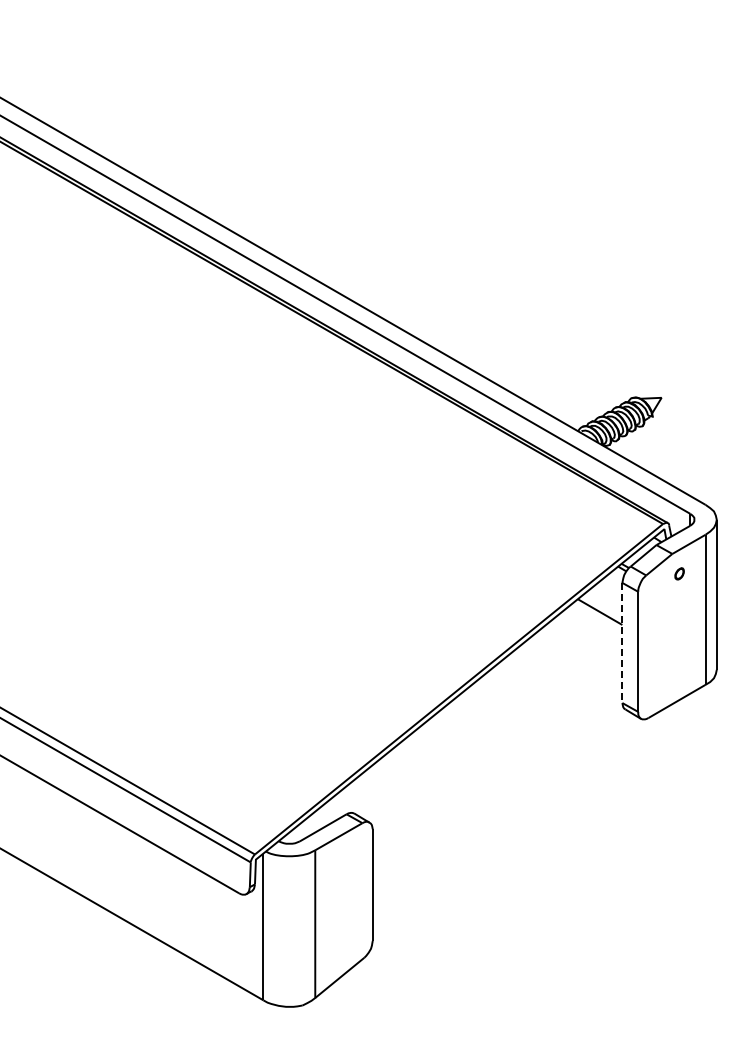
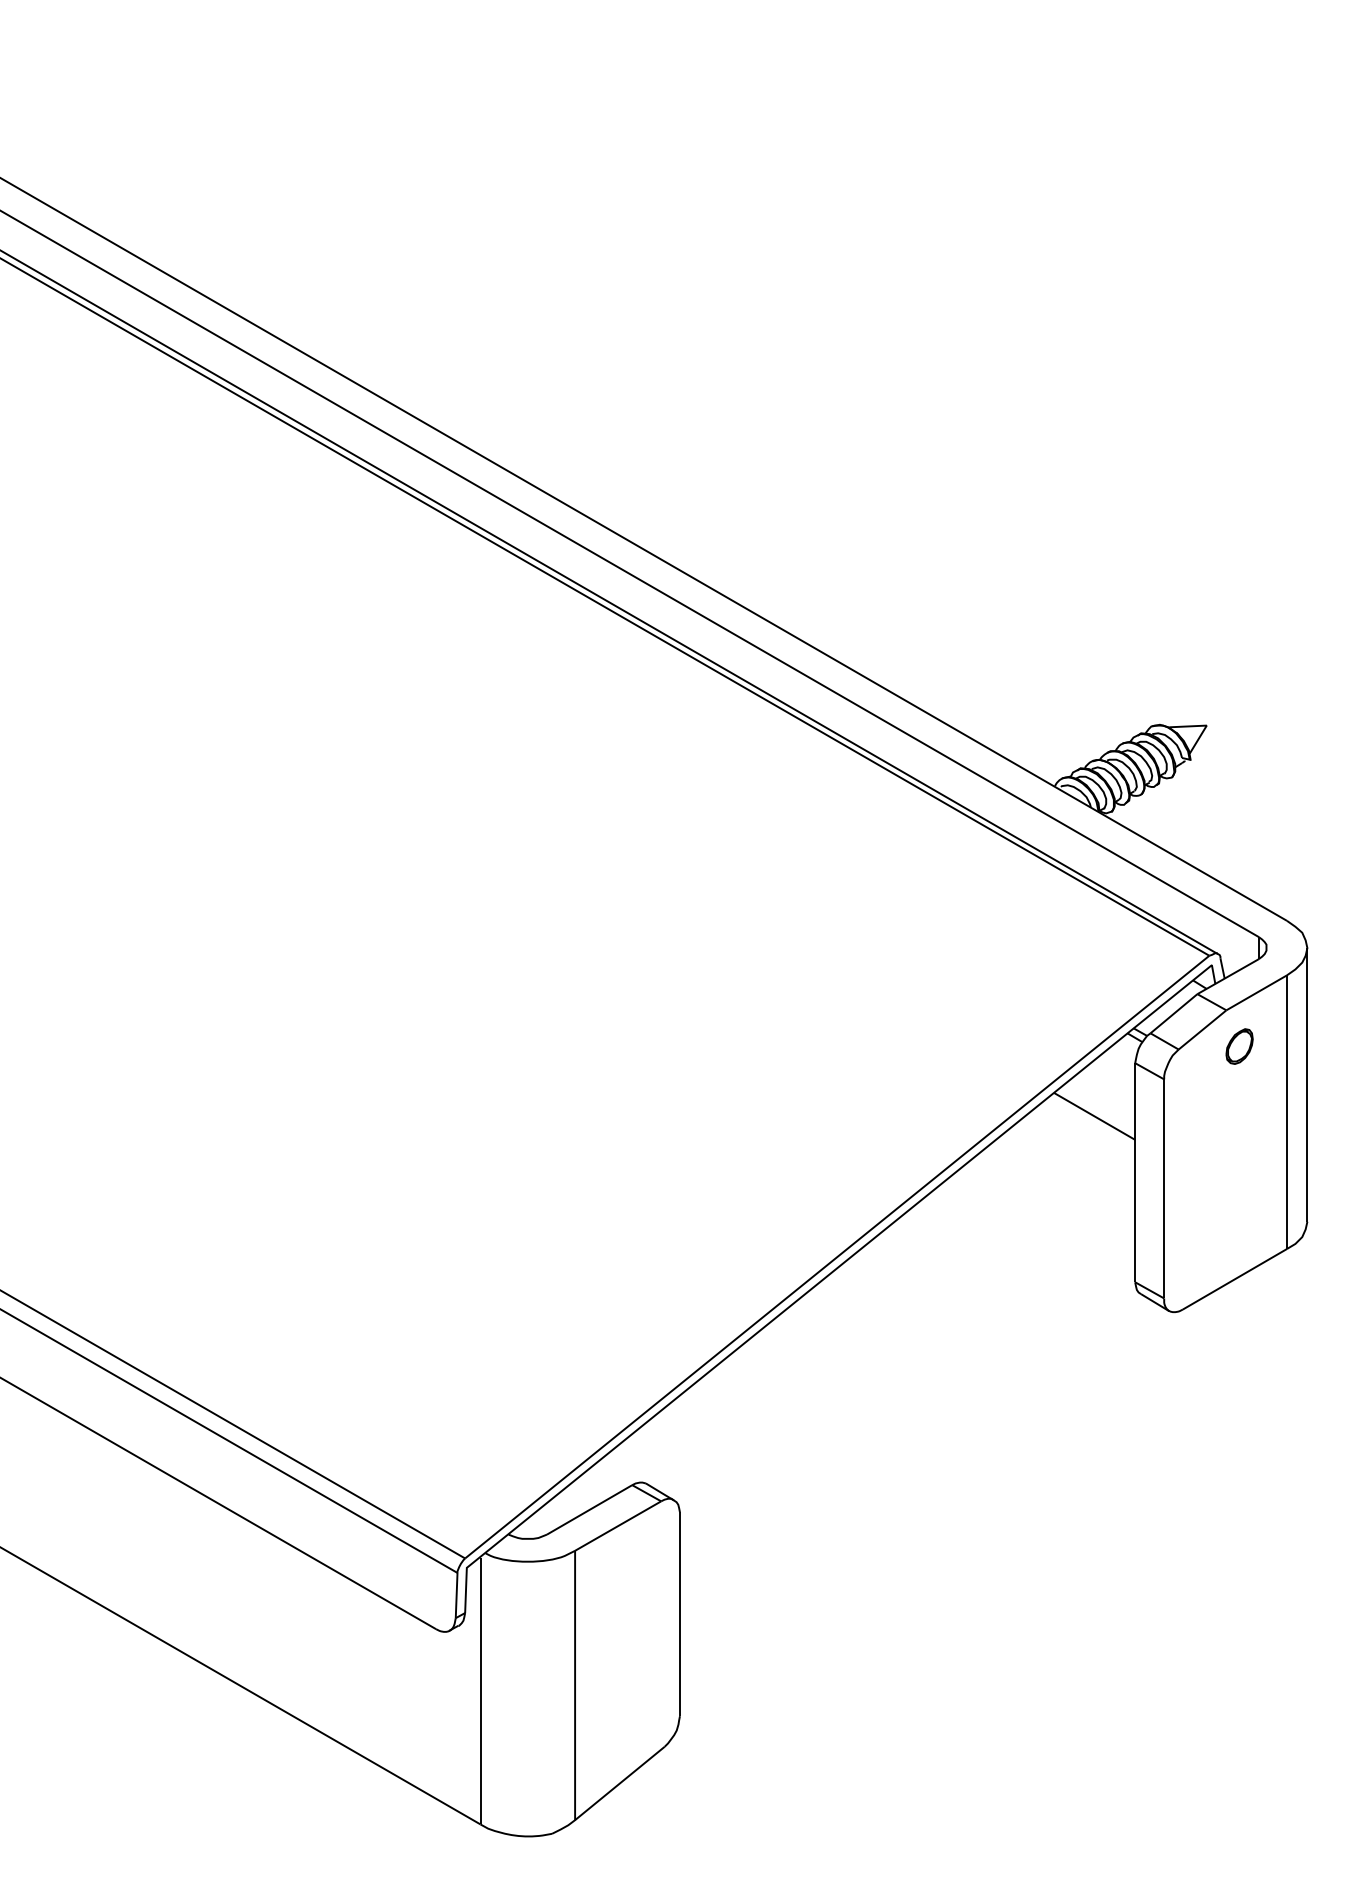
part: (679, 573) -> (1239, 1045), size x1.67
line: (622, 643) -> (1135, 1173), dashed -> solid

